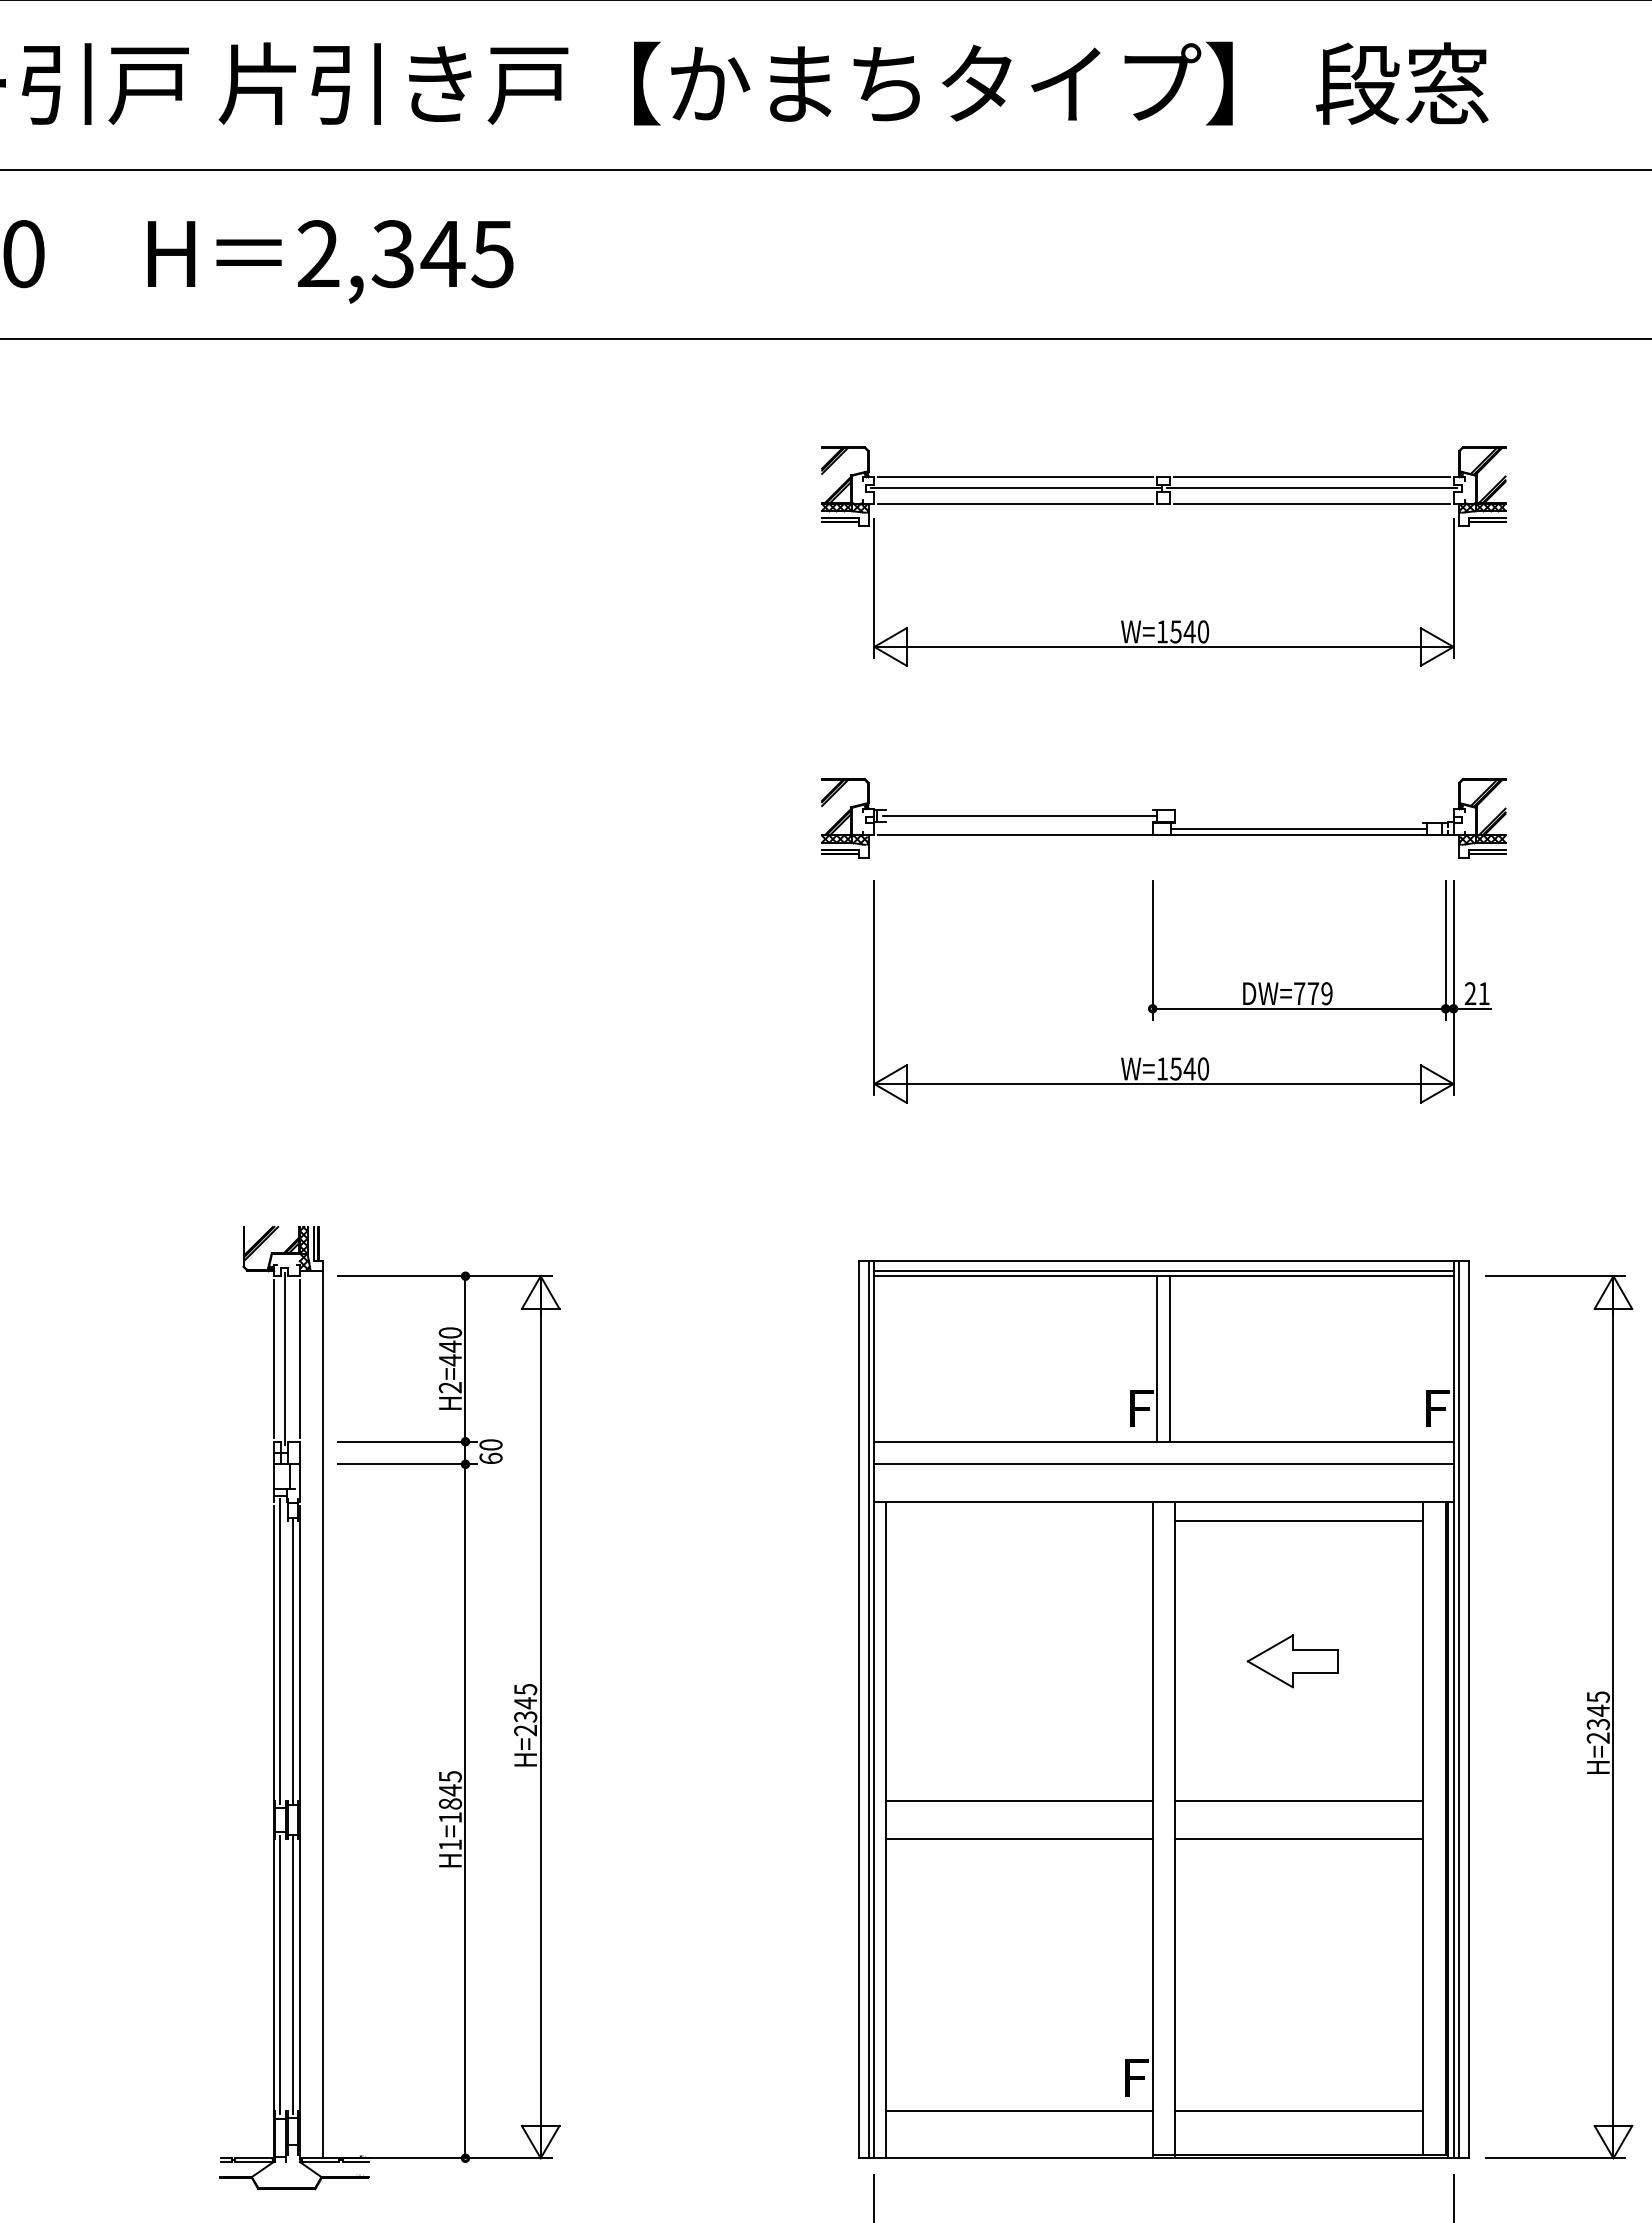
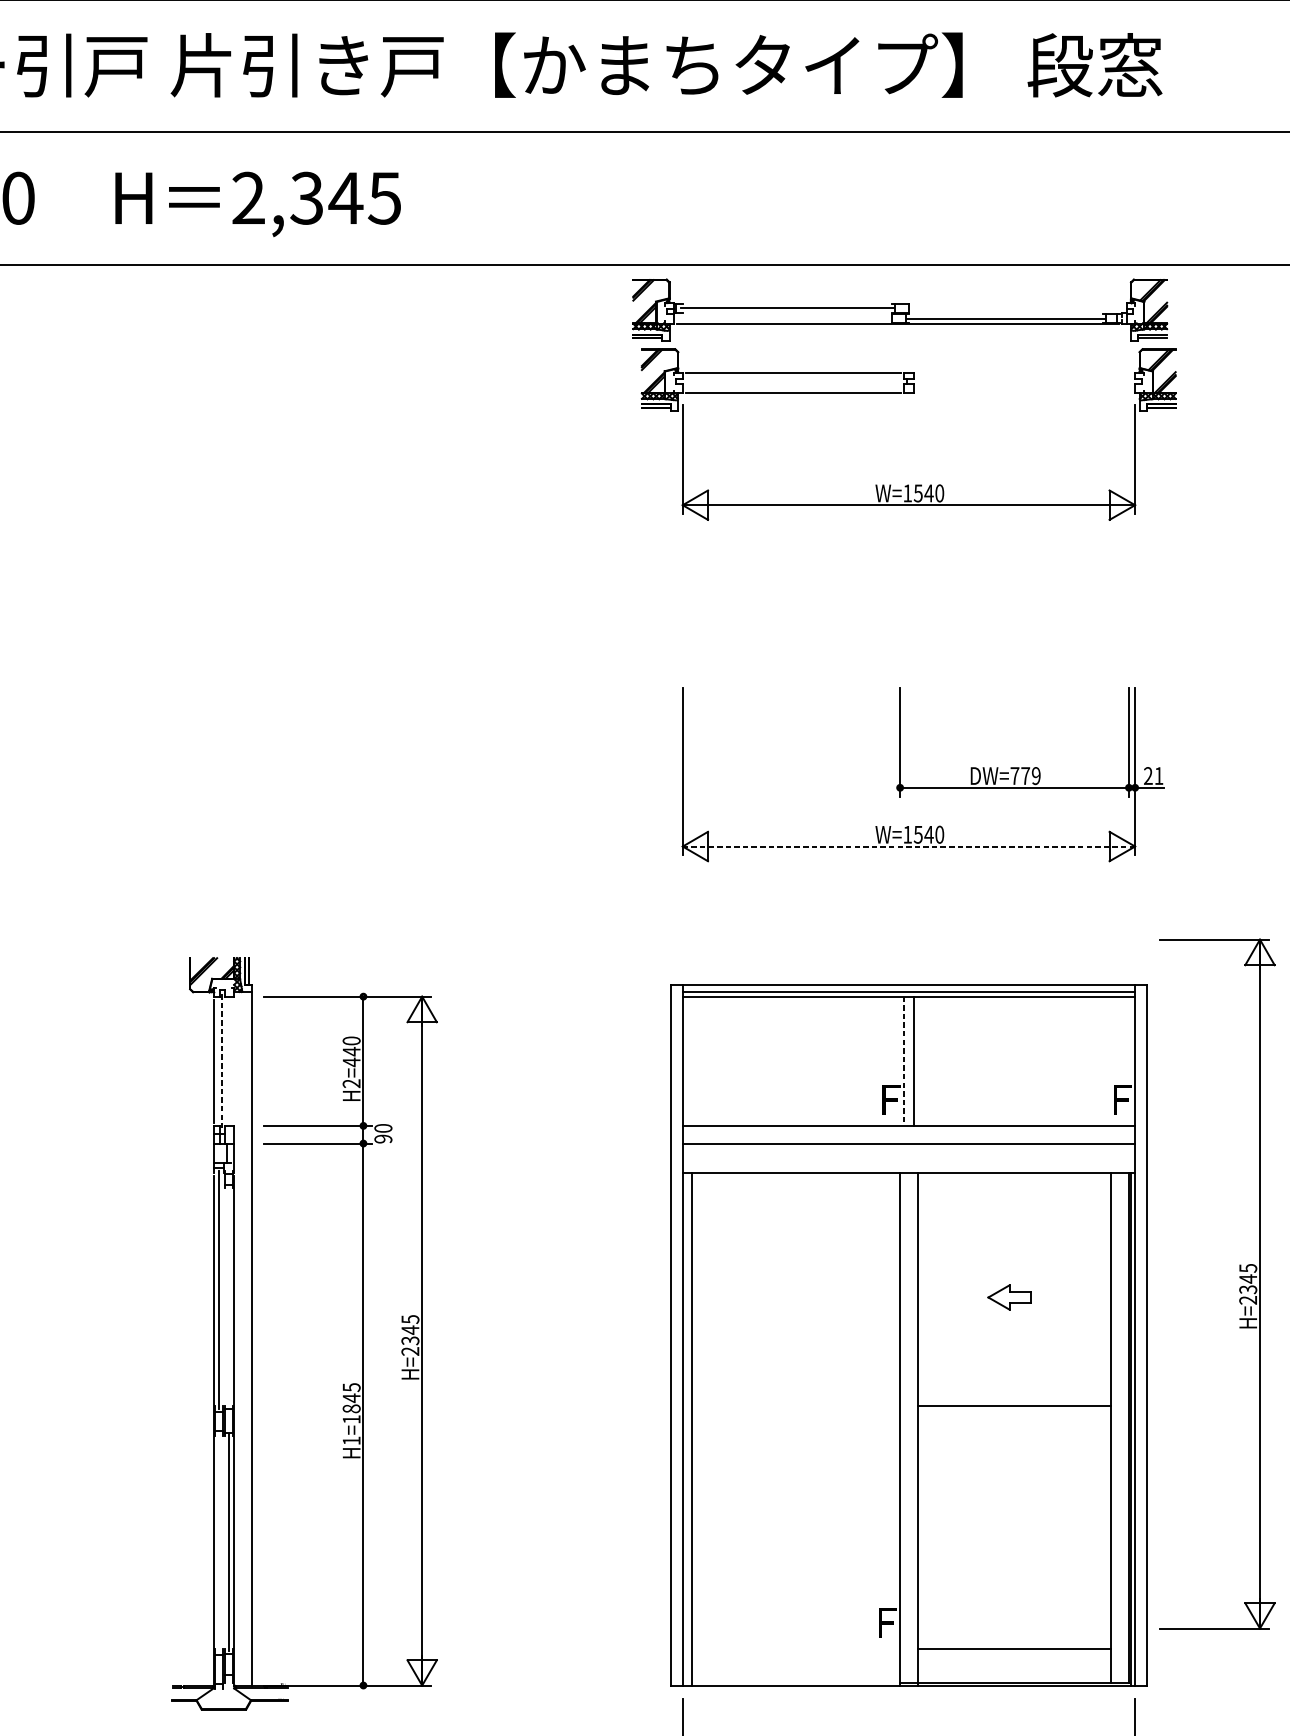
line: (1311, 477) -> (1024, 372), removed
line: (1015, 488) -> (792, 381), removed
line: (1311, 488) -> (1024, 381), removed
line: (1311, 503) -> (1024, 393), removed
part: (1163, 818) -> (899, 310), moved
line: (1163, 1084) -> (908, 846), solid -> dashed
line: (284, 1358) -> (222, 1060), solid -> dashed
line: (299, 1358) -> (233, 1060), removed
line: (1157, 1358) -> (903, 1060), solid -> dashed
text: (490, 1458) -> (382, 1139), 60 -> 90
line: (1299, 1521) -> (1014, 1188), removed
line: (293, 1660) -> (229, 1296), removed
part: (1292, 1661) -> (1009, 1297), size x0.6
line: (868, 1709) -> (678, 1335), removed
line: (1459, 1709) -> (1139, 1335), removed
part: (1586, 1724) -> (1238, 1289), moved
line: (1018, 1800) -> (795, 1406), removed
line: (1018, 1838) -> (795, 1435), removed
line: (1299, 1838) -> (1014, 1435), removed
line: (280, 1974) -> (218, 1542), removed
line: (1018, 2111) -> (795, 1649), removed

